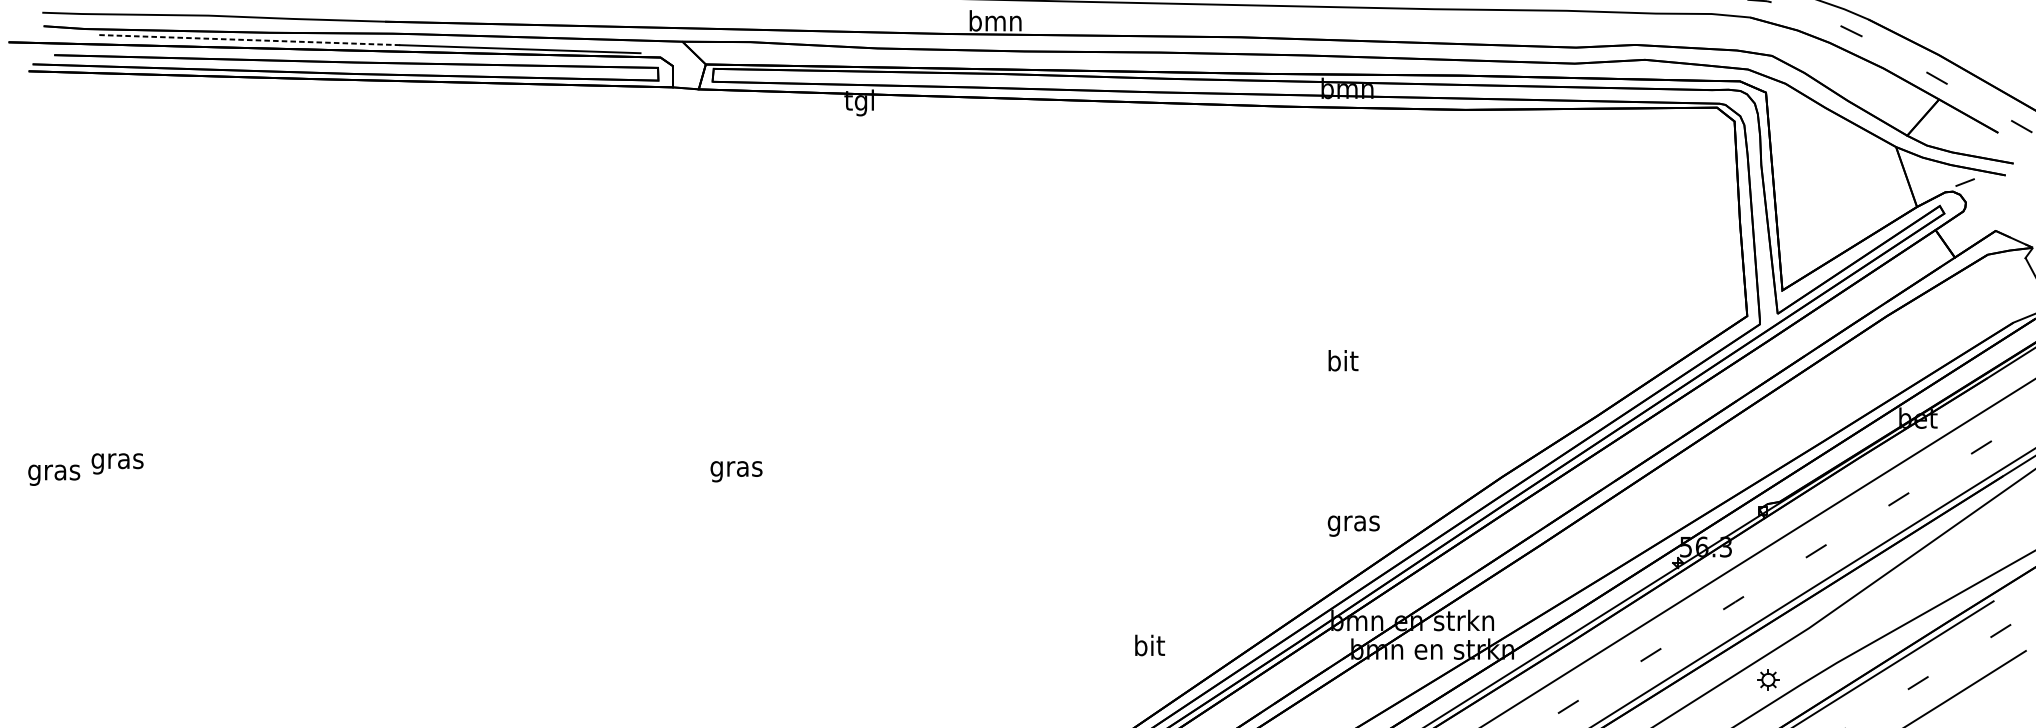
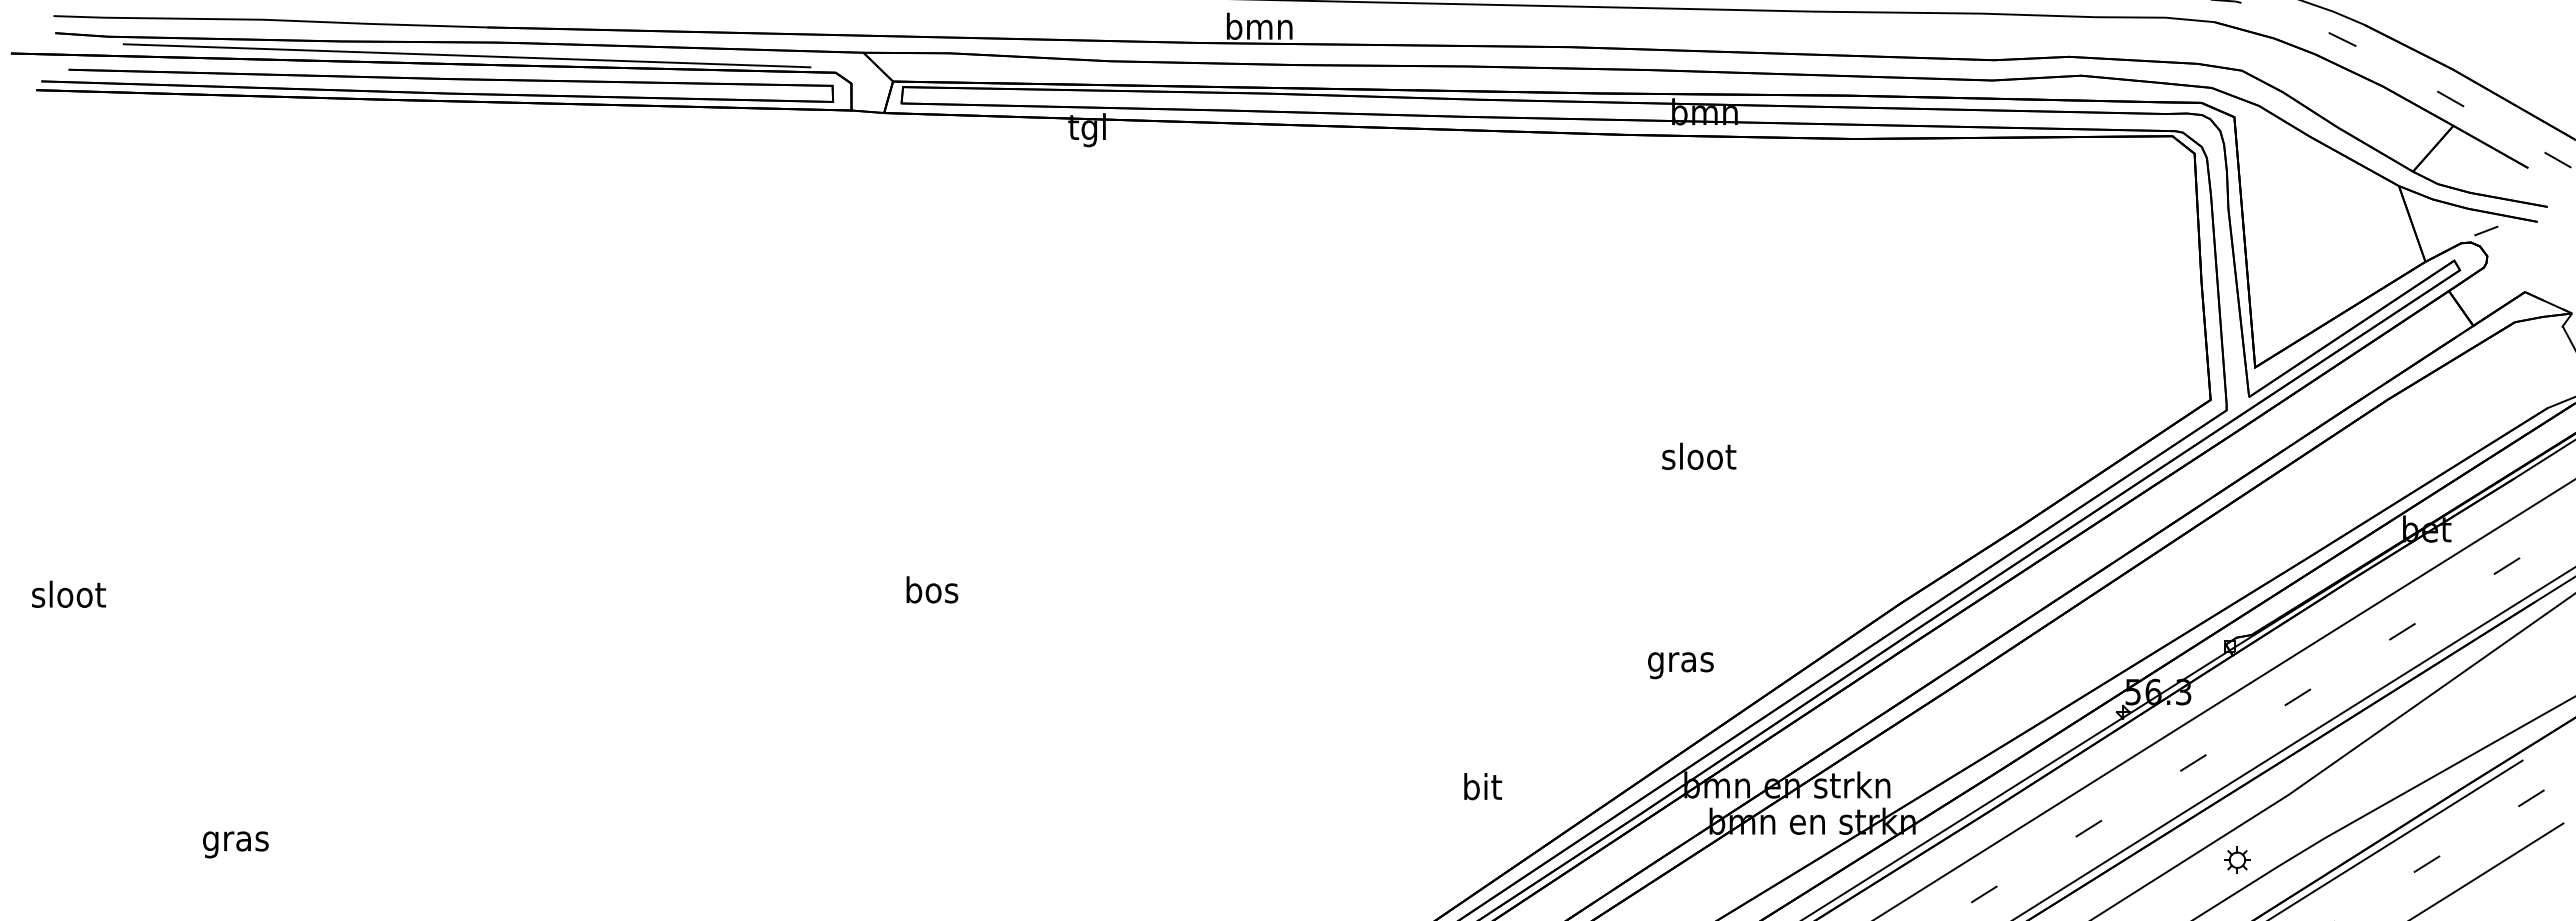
line: (248, 39) -> (314, 50), dashed -> solid
text: (1343, 360) -> (1699, 455), bit -> sloot
text: (117, 463) -> (235, 844), moved
text: (736, 469) -> (931, 593), gras -> bos
text: (54, 472) -> (69, 597), gras -> sloot
text: (1353, 526) -> (1680, 665), moved
text: (1149, 645) -> (1482, 786), moved

